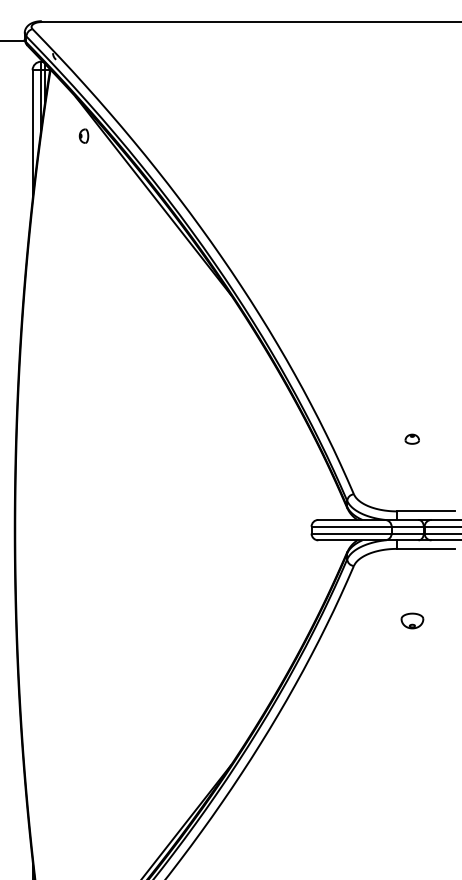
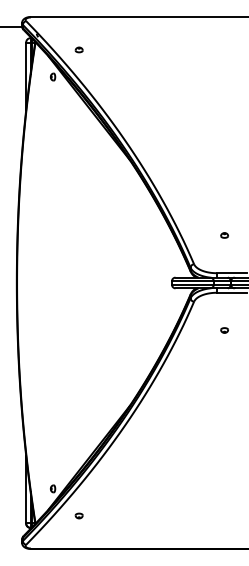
part: (132, 83) -> (78, 49), added
part: (412, 621) -> (224, 330), size x0.62

